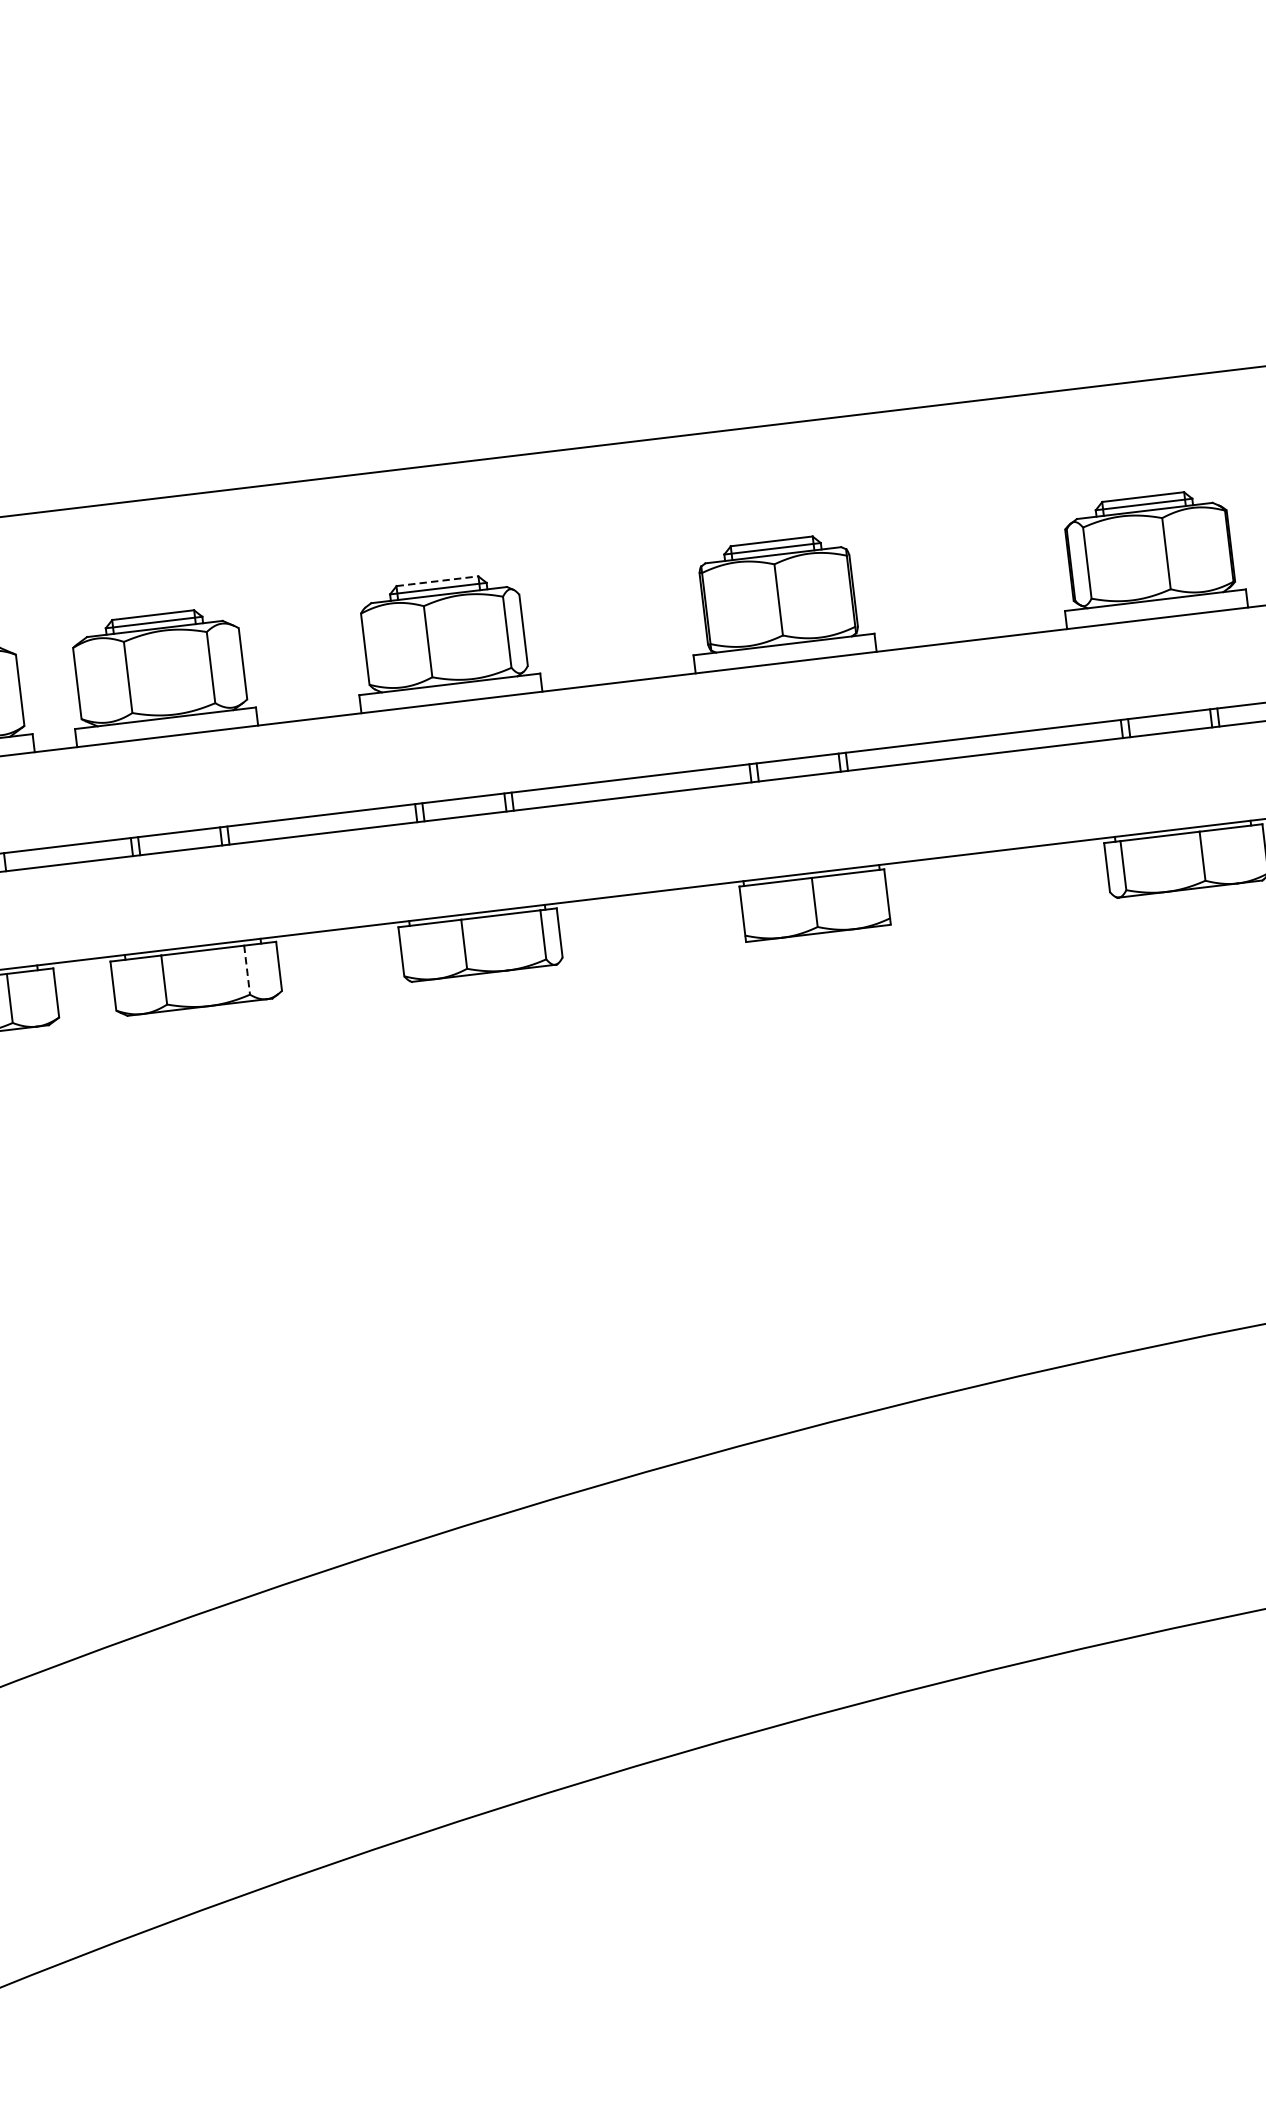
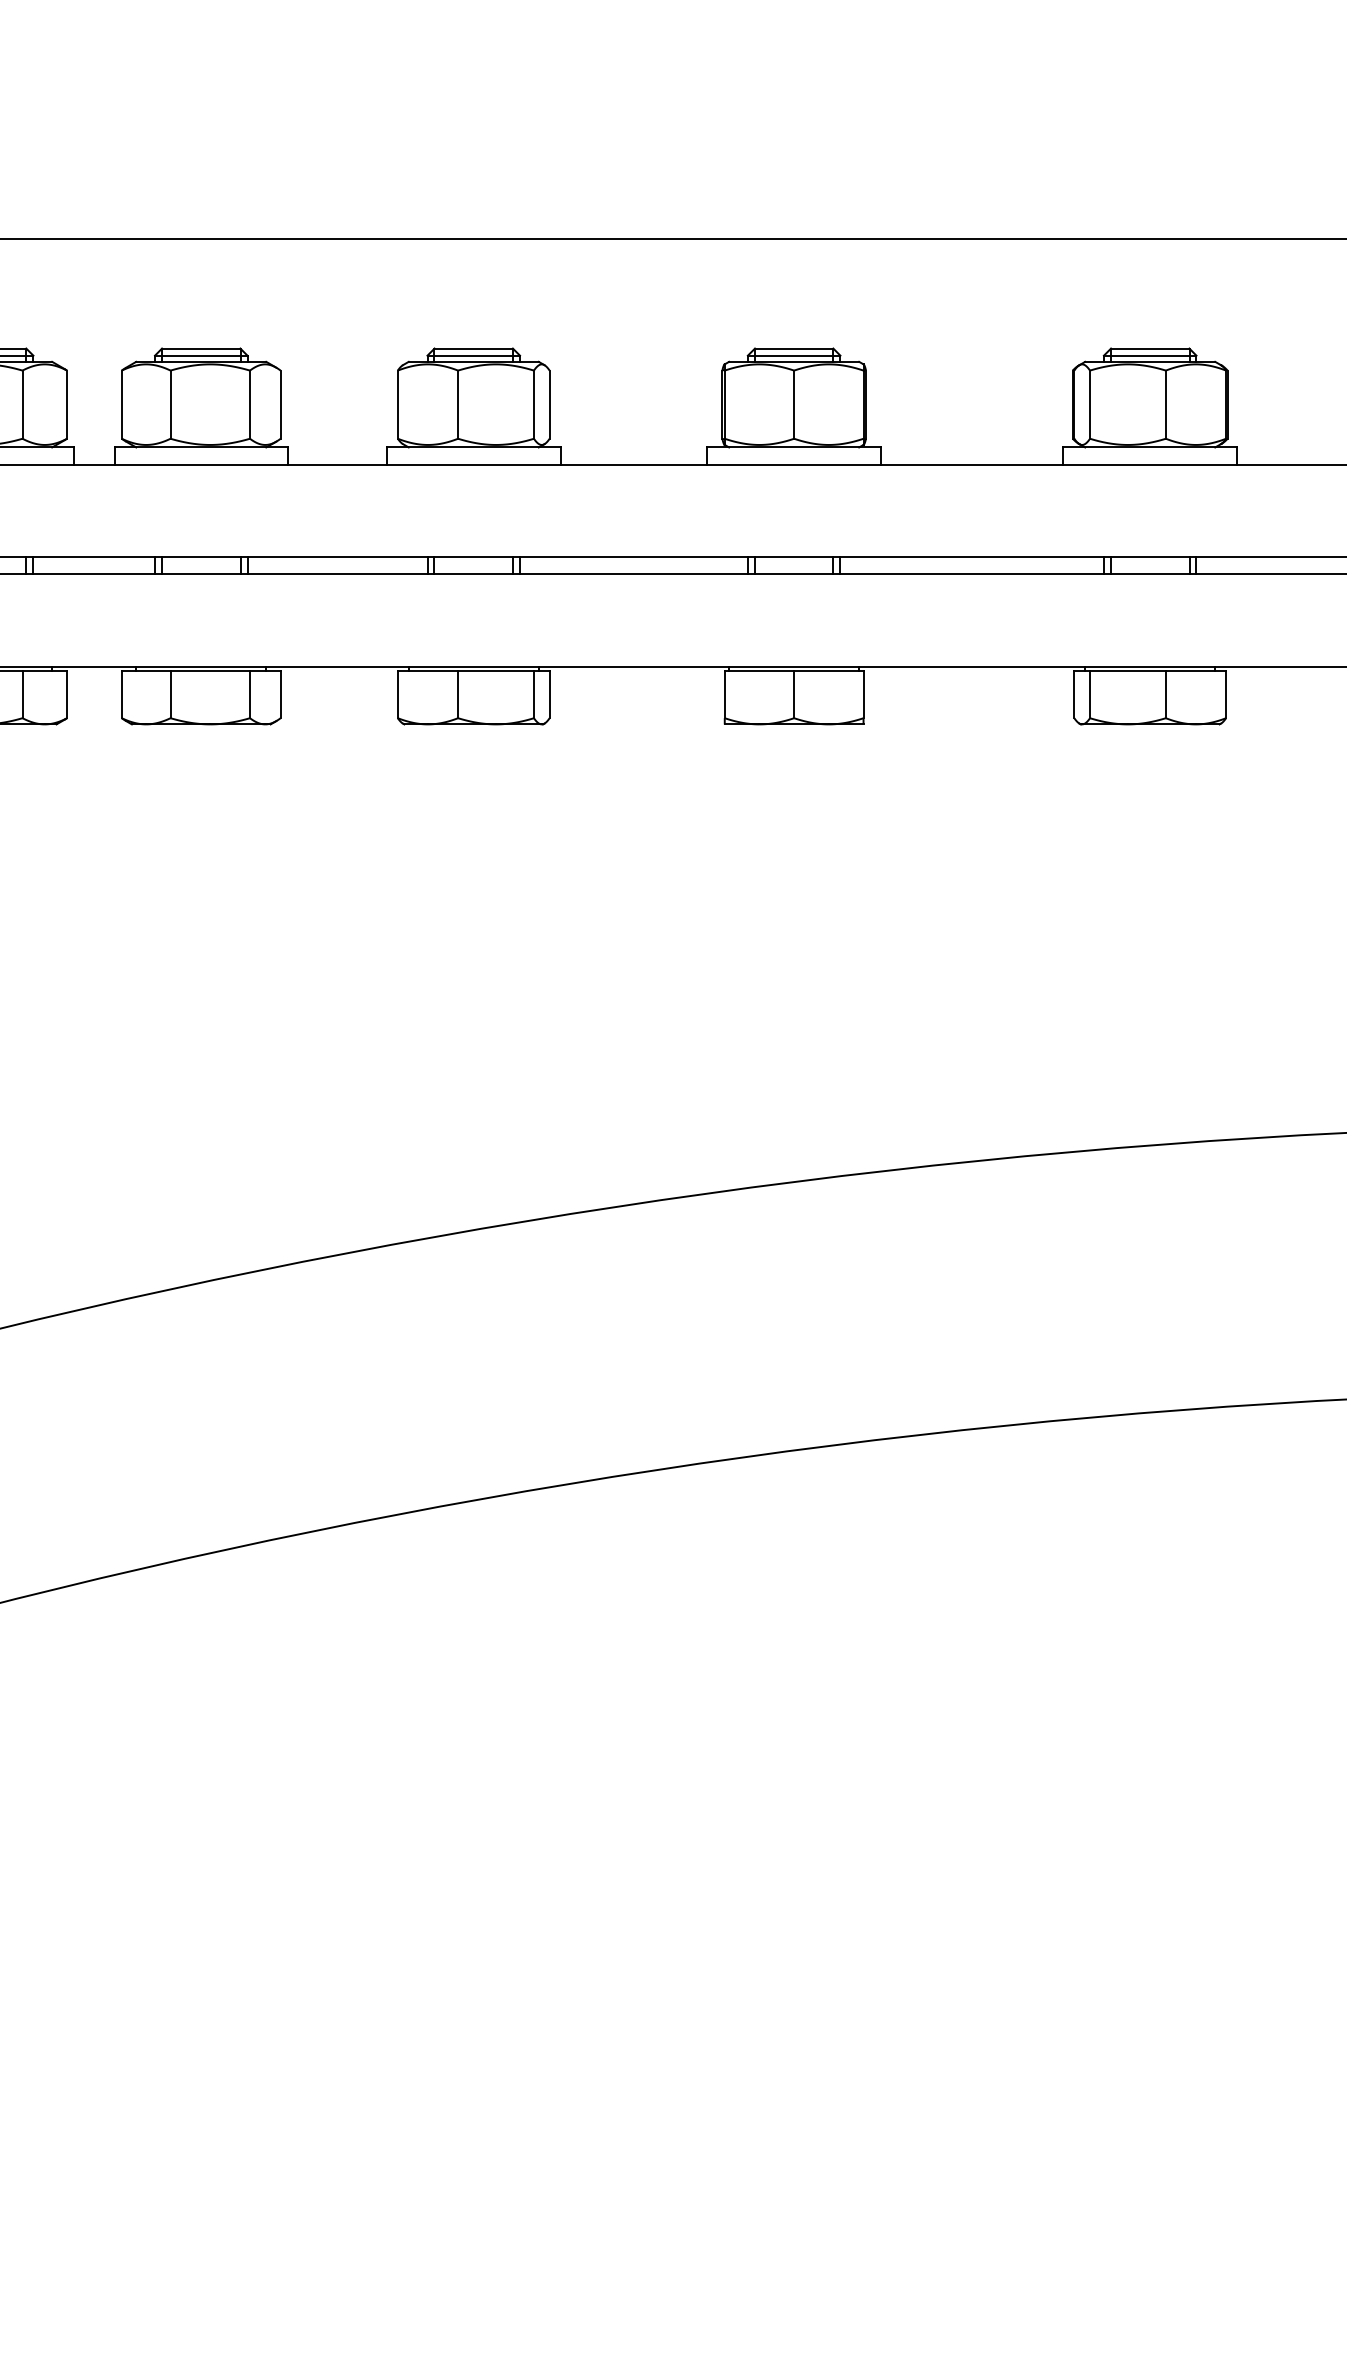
line: (438, 581) -> (474, 348), dashed -> solid
line: (247, 969) -> (250, 694), dashed -> solid

